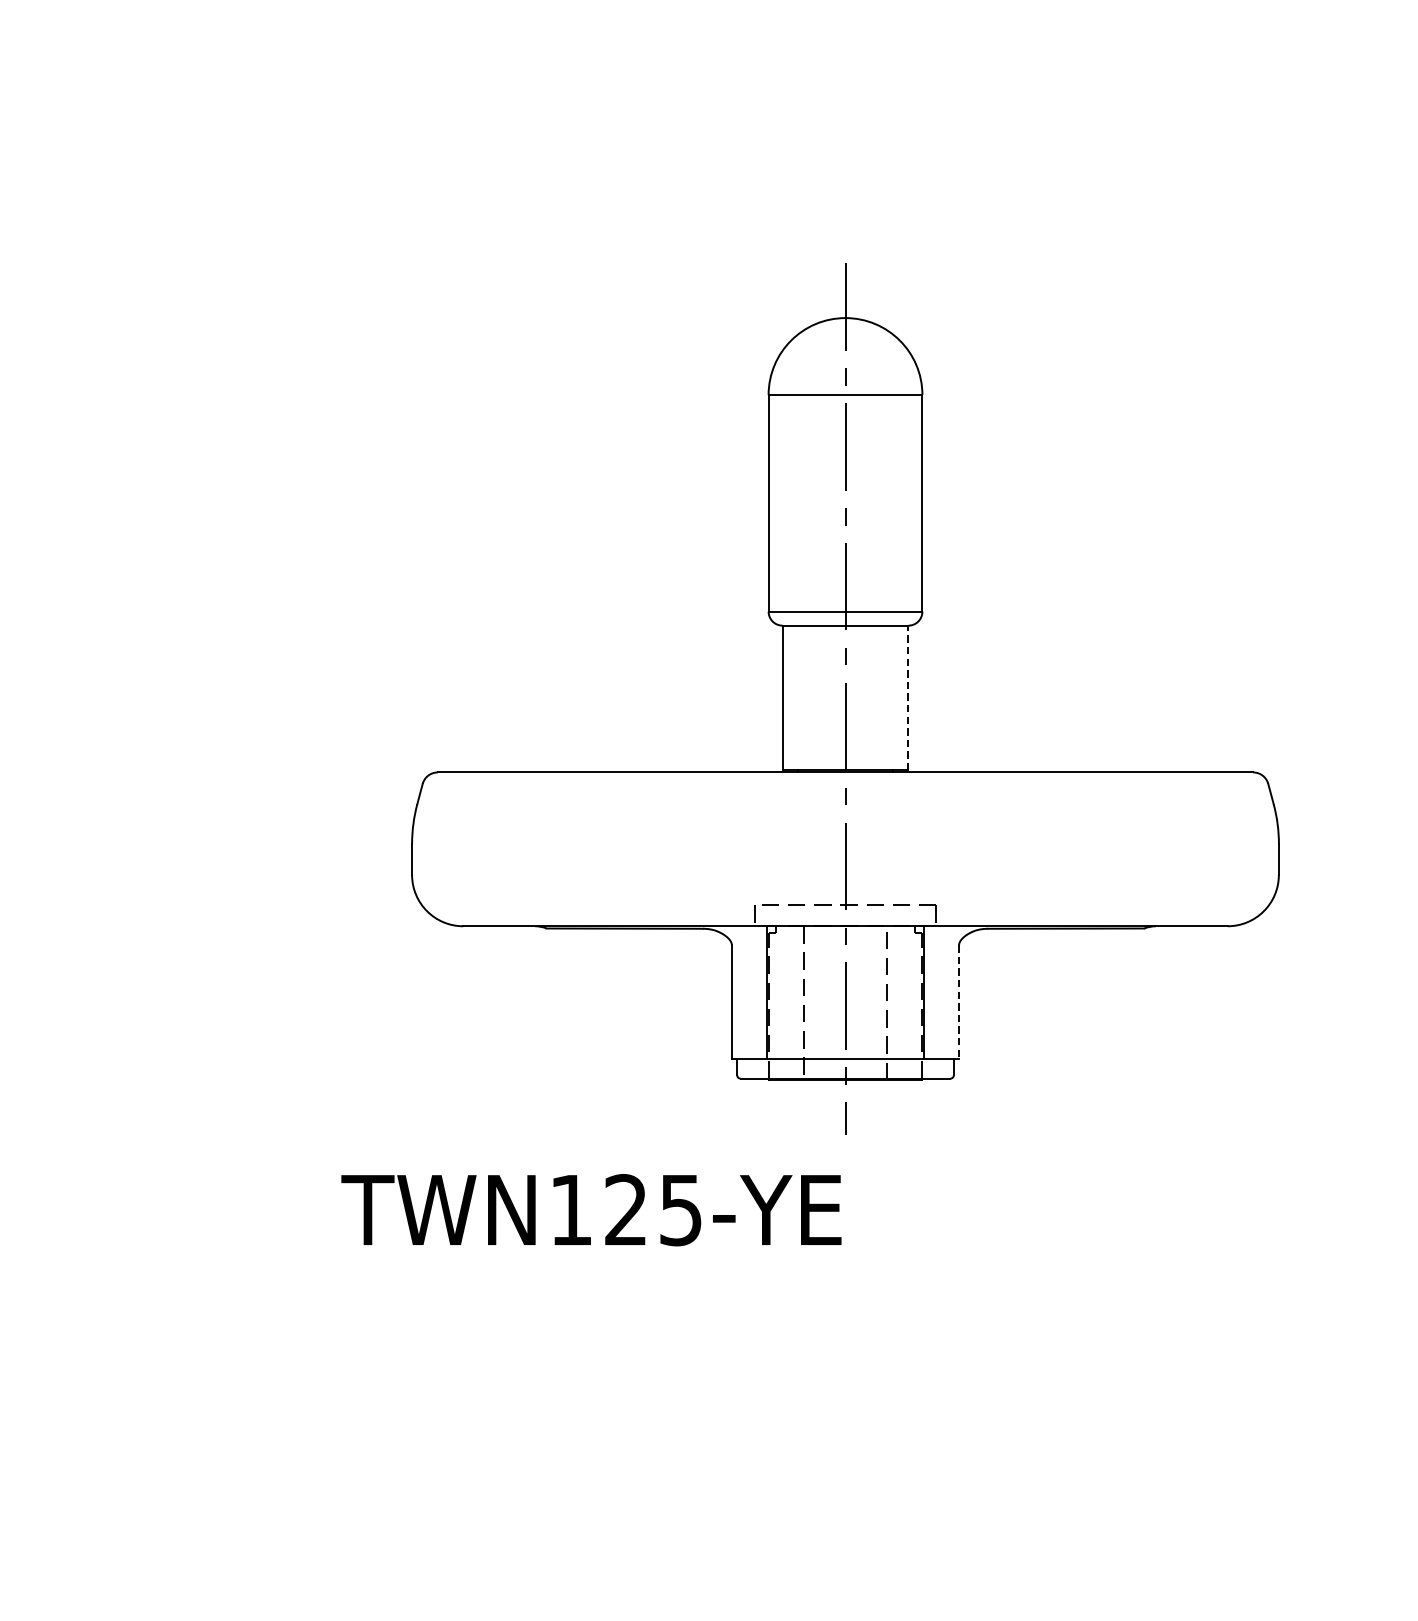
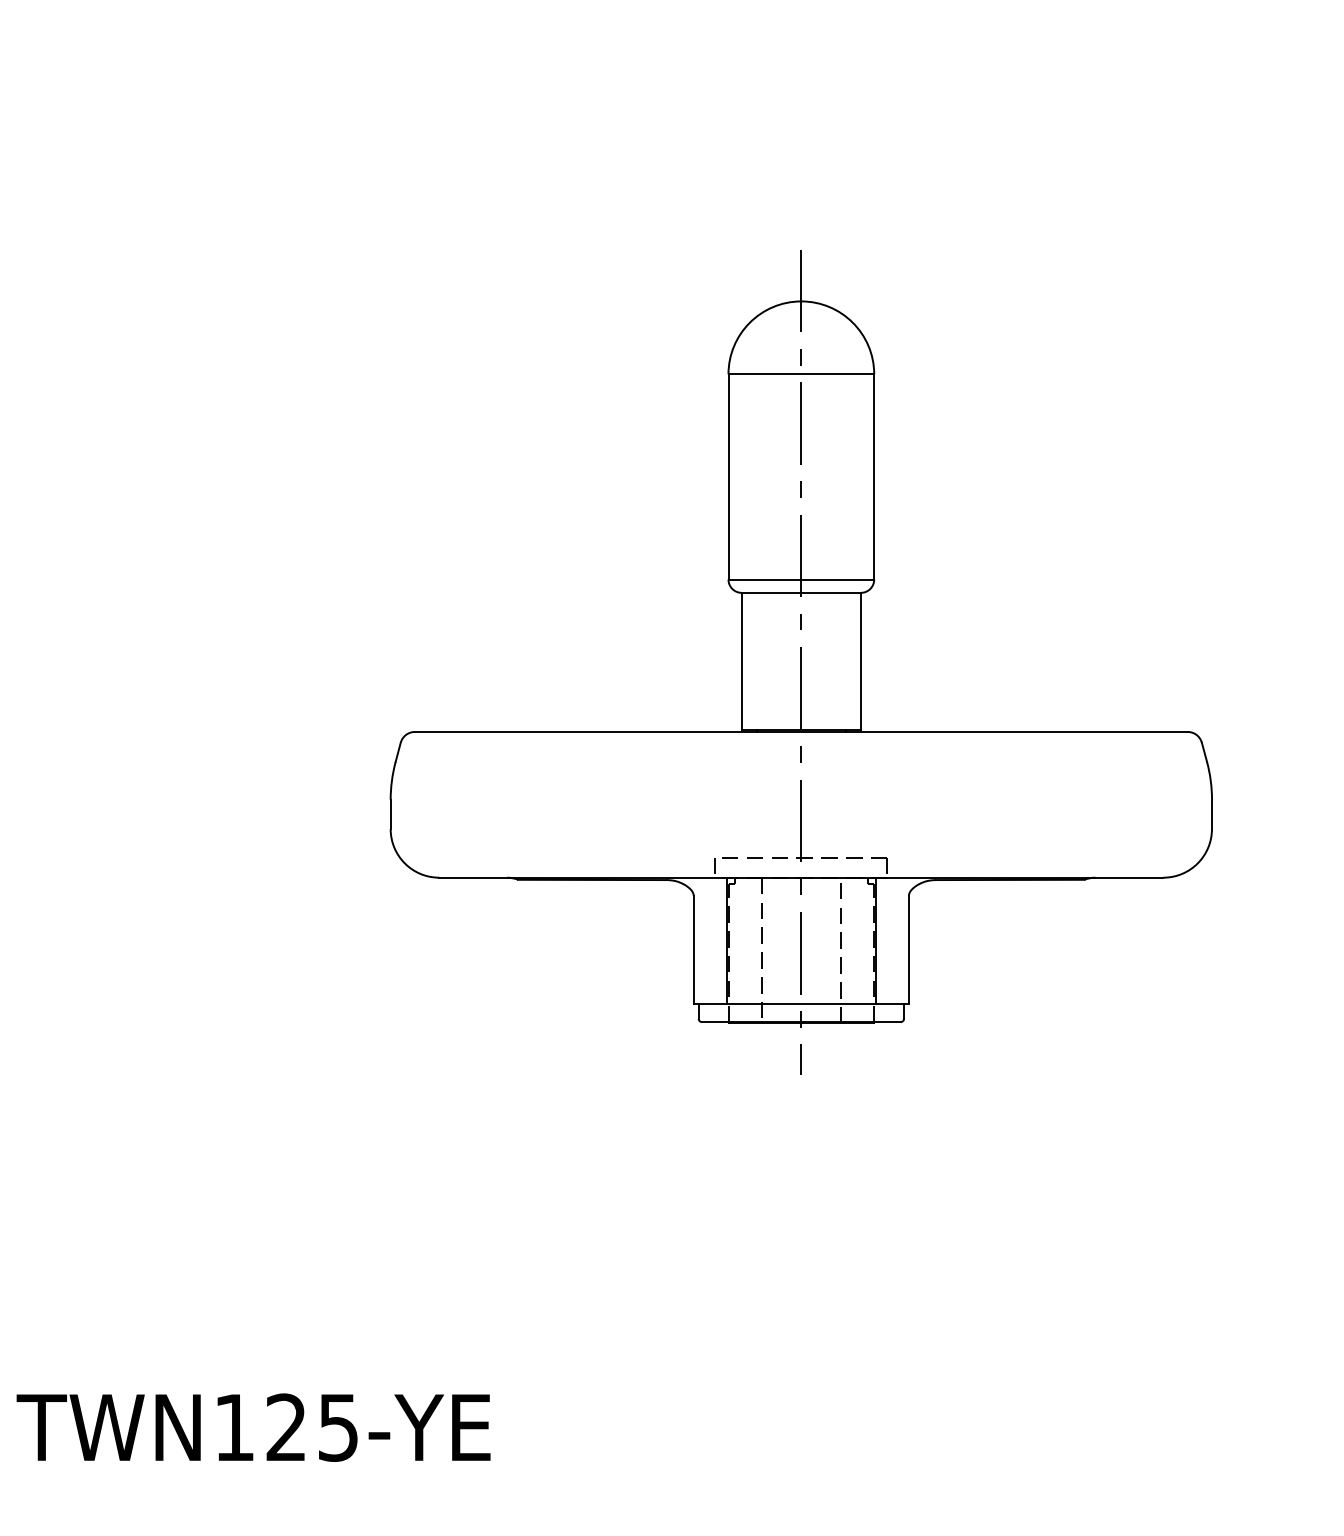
line: (907, 698) -> (860, 661), dashed -> solid
line: (958, 1002) -> (908, 949), dashed -> solid
text: (591, 1209) -> (253, 1427), moved

